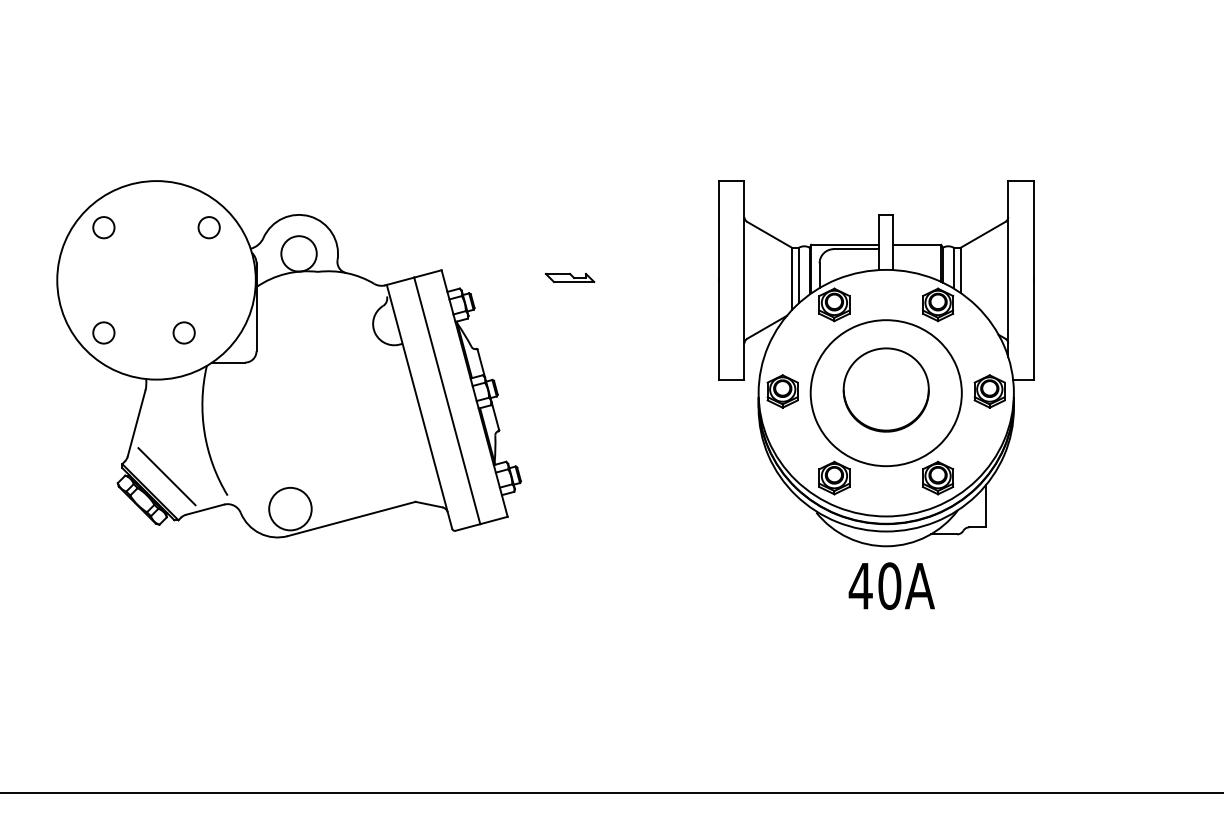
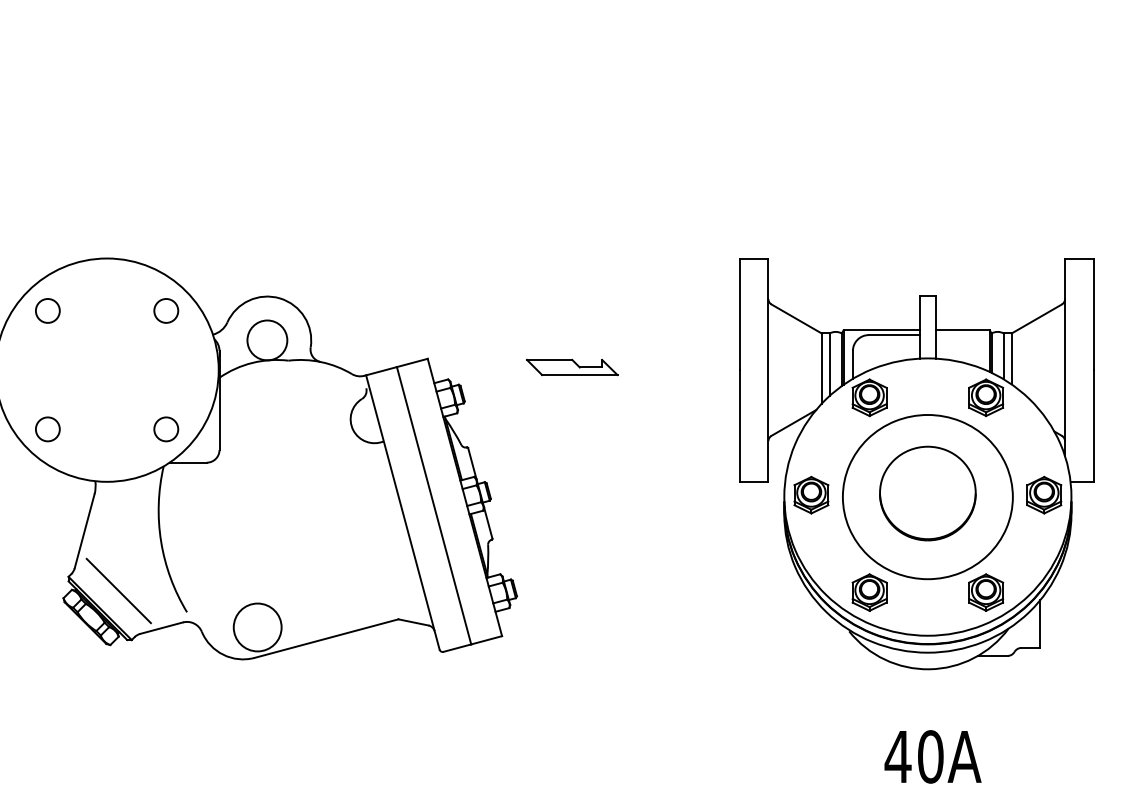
part: (569, 277) -> (571, 366), size x1.67
circle: (183, 332) -> (165, 428), moved
text: (891, 585) -> (932, 756), moved

